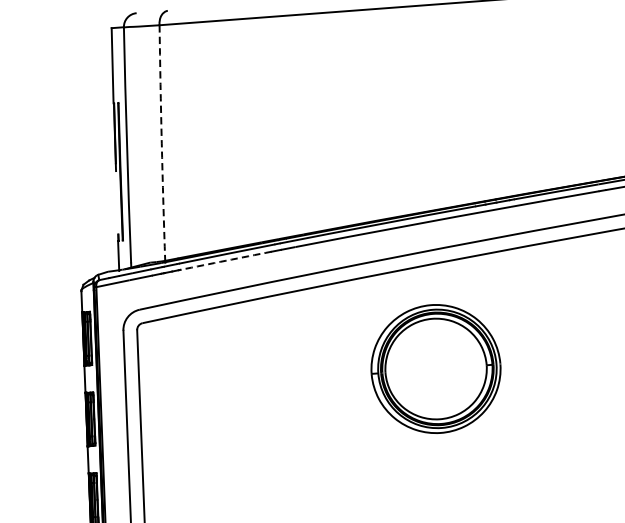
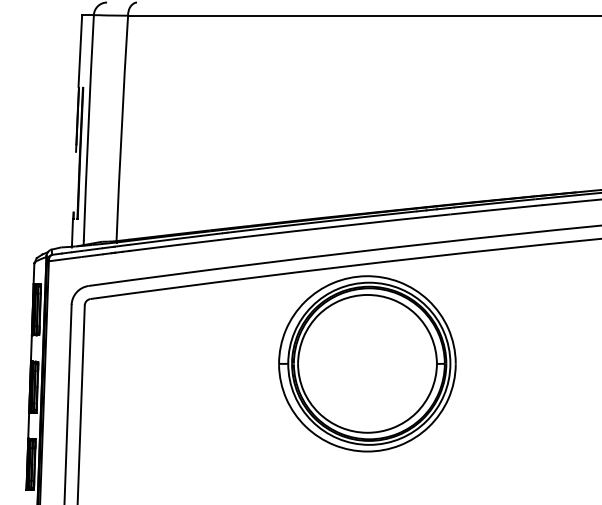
arc: (161, 143) -> (121, 128), dashed -> solid
arc: (225, 260) -> (174, 245), dashed -> solid
part: (436, 368) -> (367, 363), size x1.43

